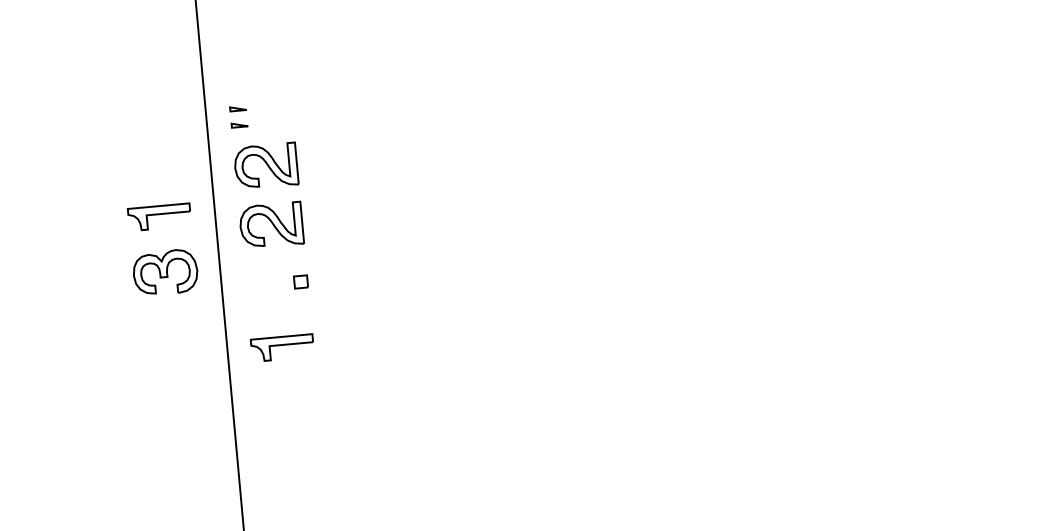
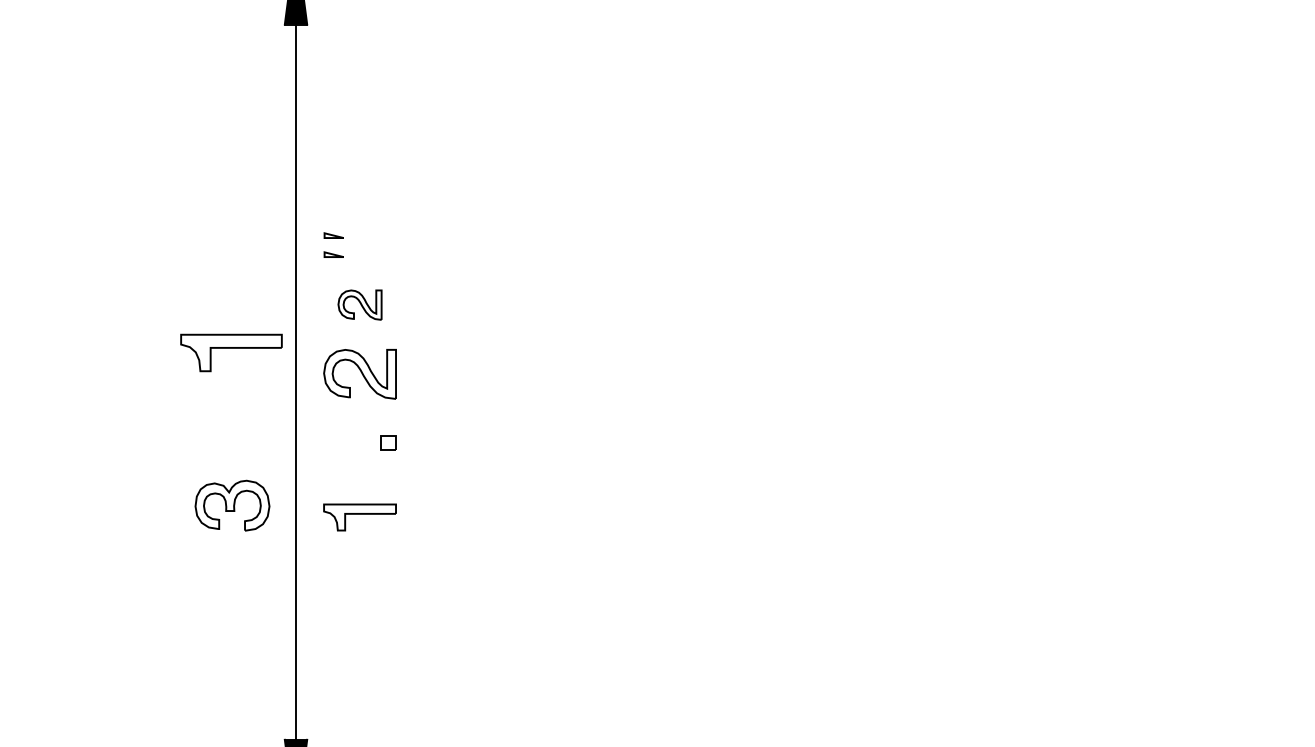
part: (265, 165) -> (359, 304), size x0.6
part: (159, 217) -> (231, 353), size x1.4
part: (165, 272) -> (232, 505), moved

